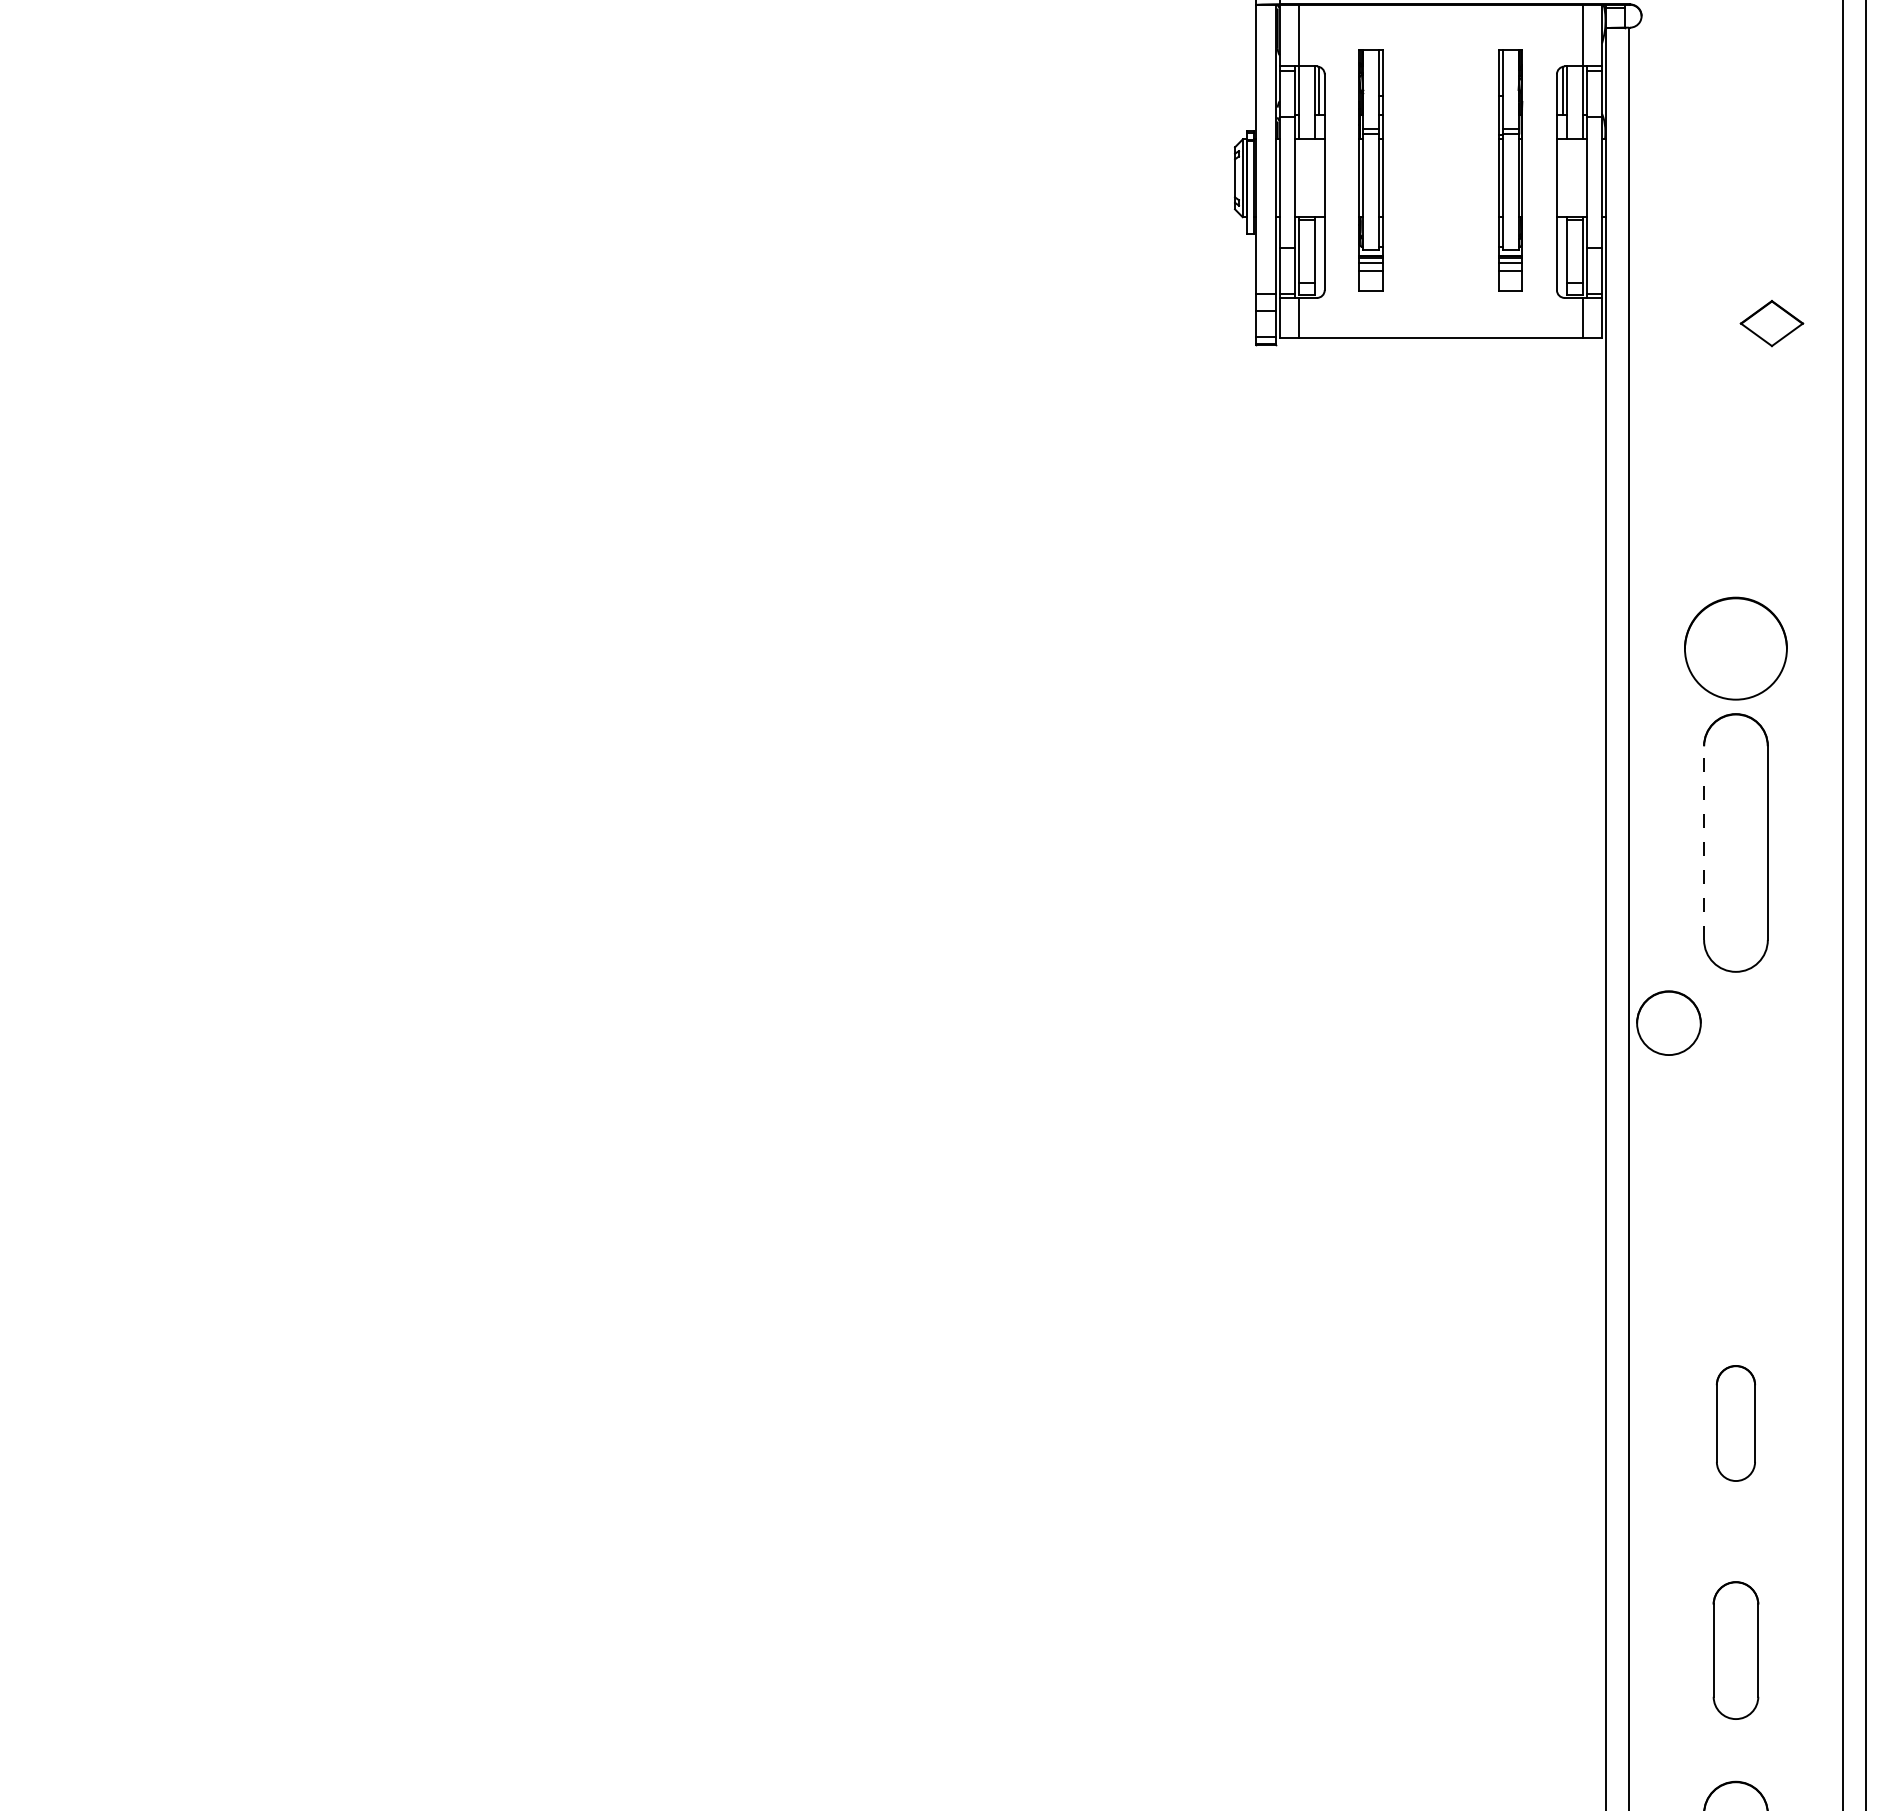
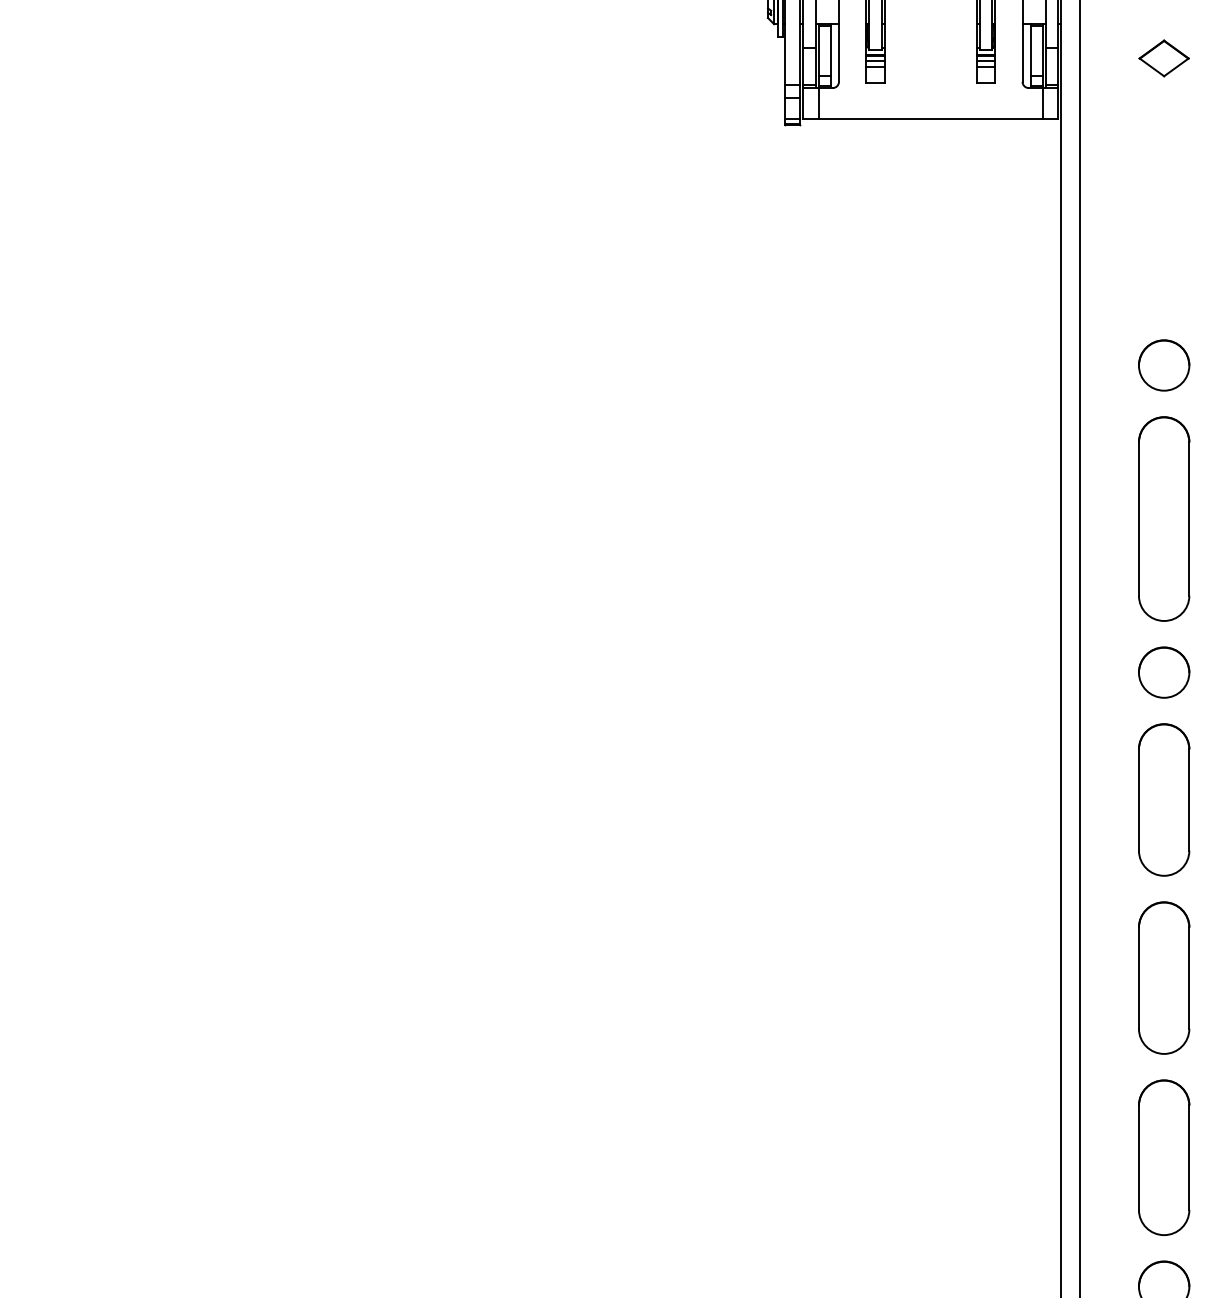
part: (1771, 323) -> (1163, 58), moved
circle: (1735, 648) -> (1163, 365), size x0.62
line: (1704, 842) -> (1139, 518), dashed -> solid
circle: (1668, 1022) -> (1163, 672), moved
part: (1735, 1197) -> (1163, 799), added
part: (1735, 1423) -> (1163, 978), size x1.67
part: (1735, 1650) -> (1163, 1157), size x1.43

